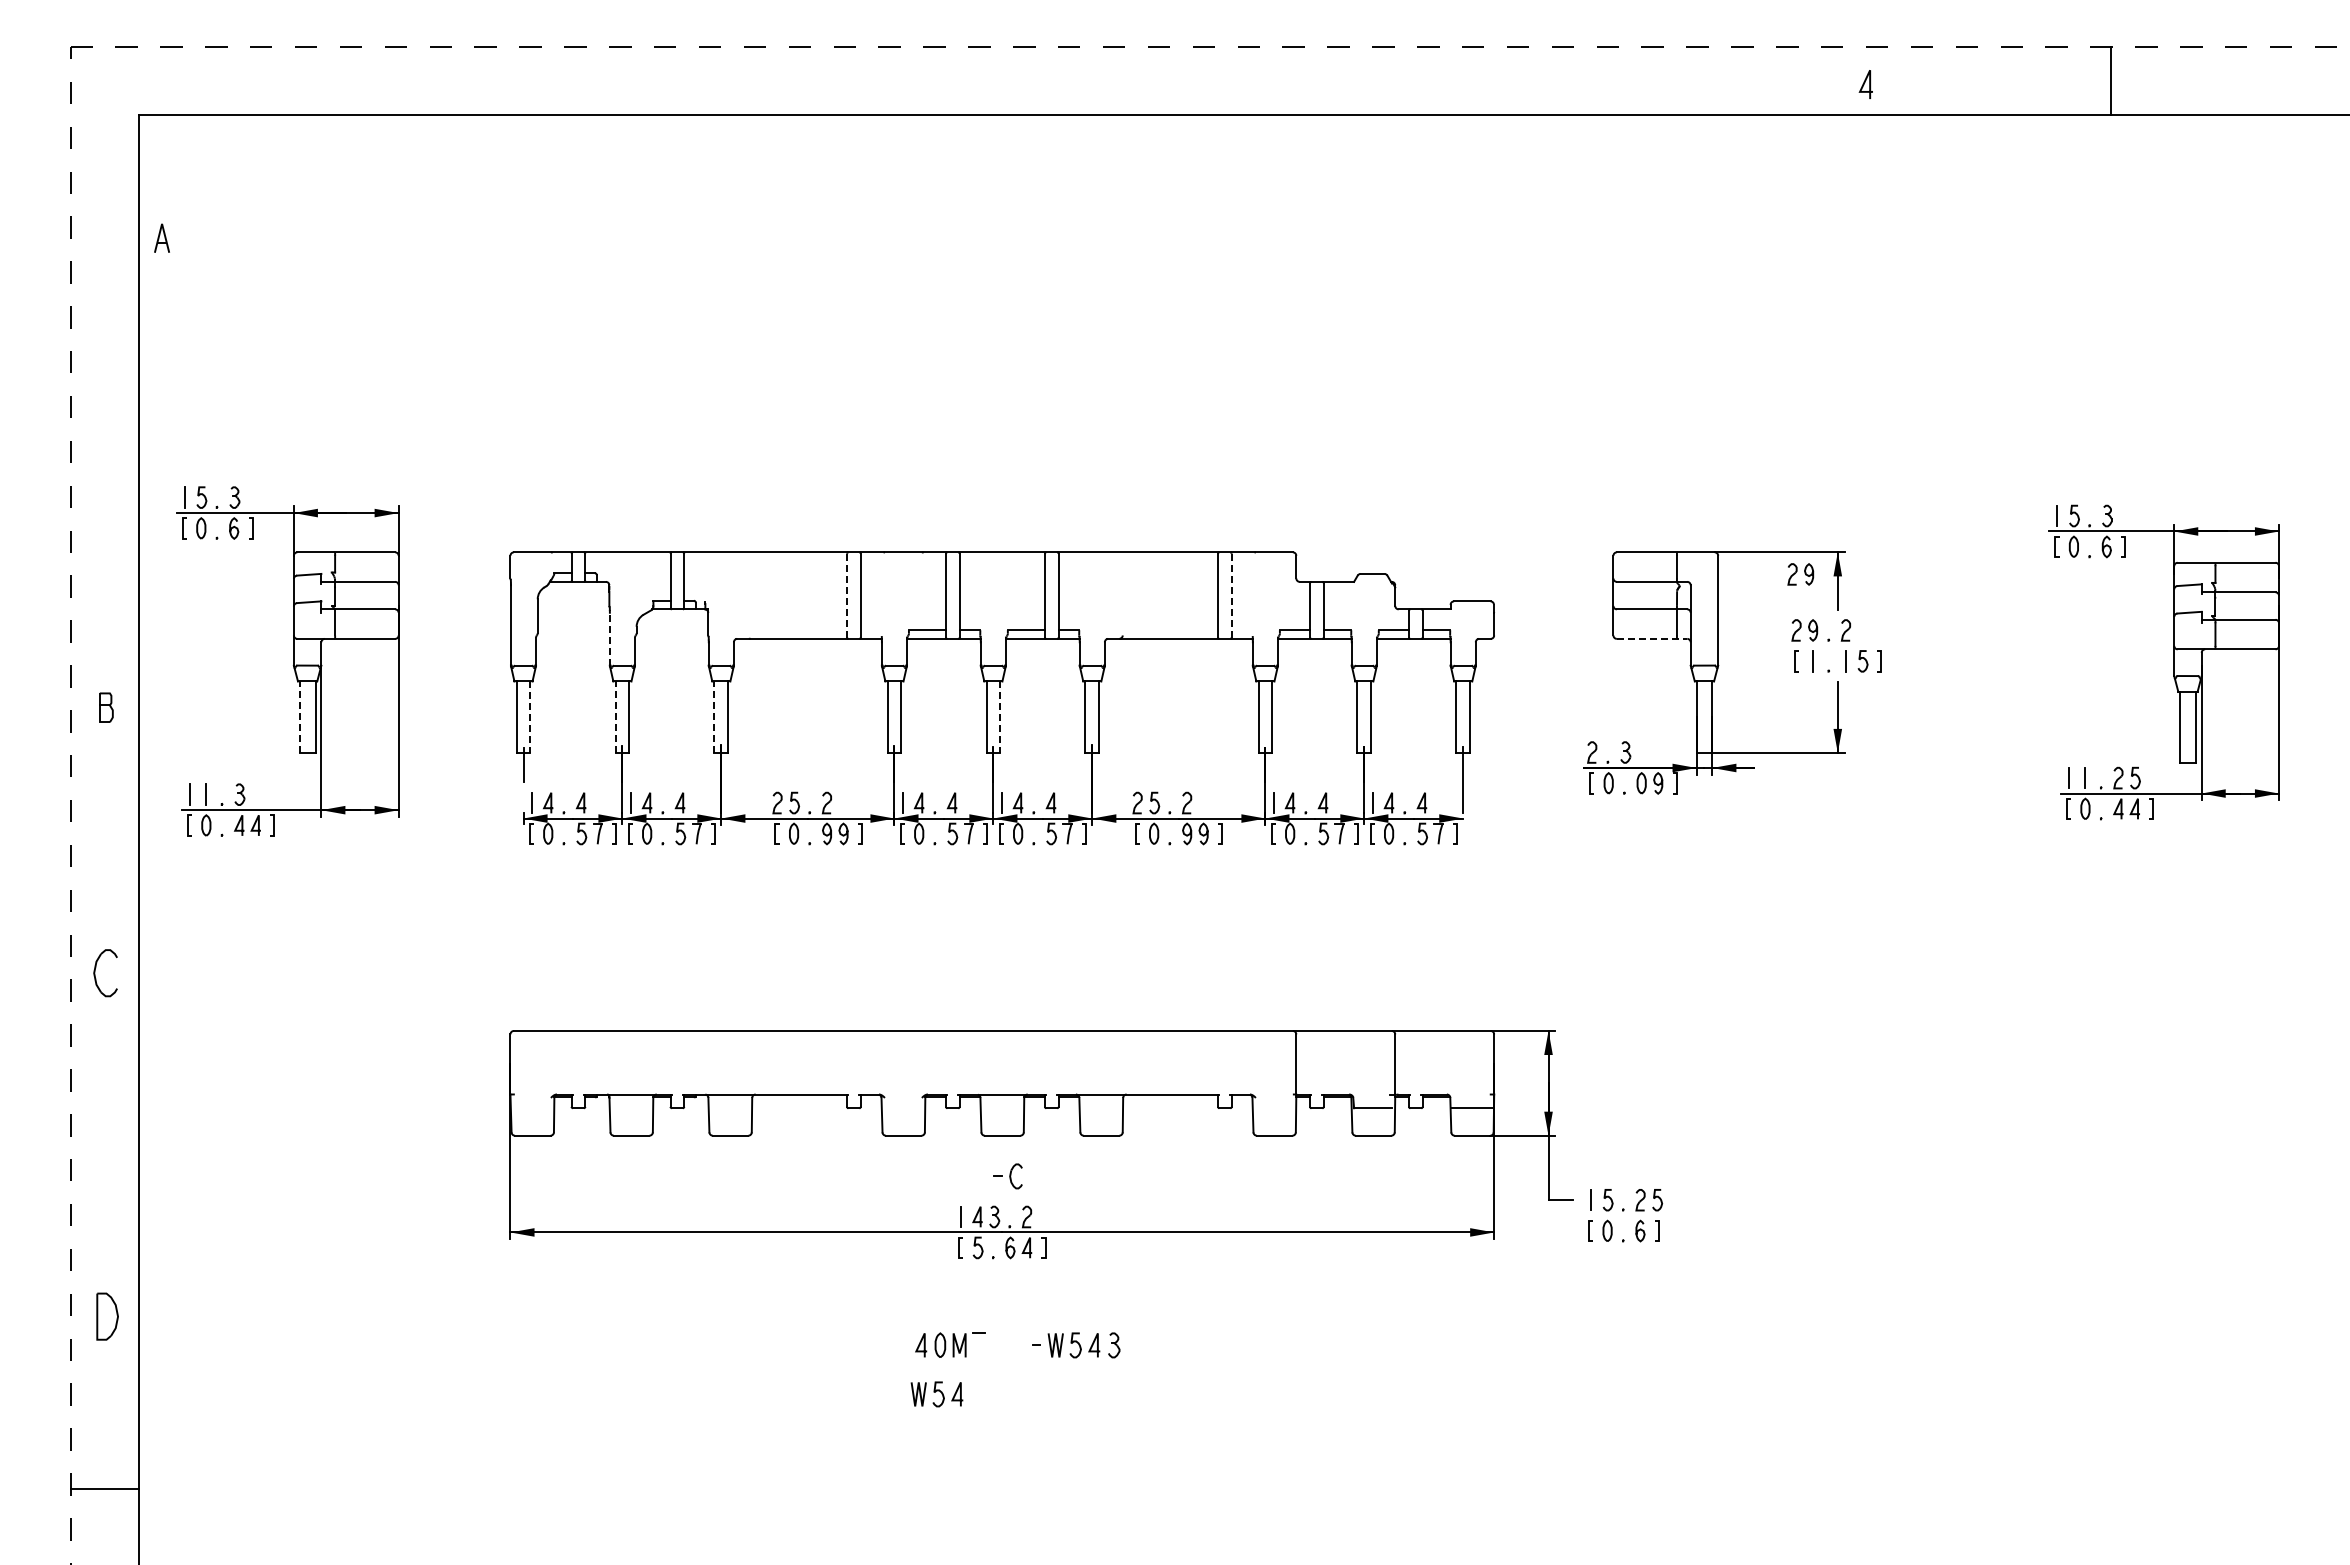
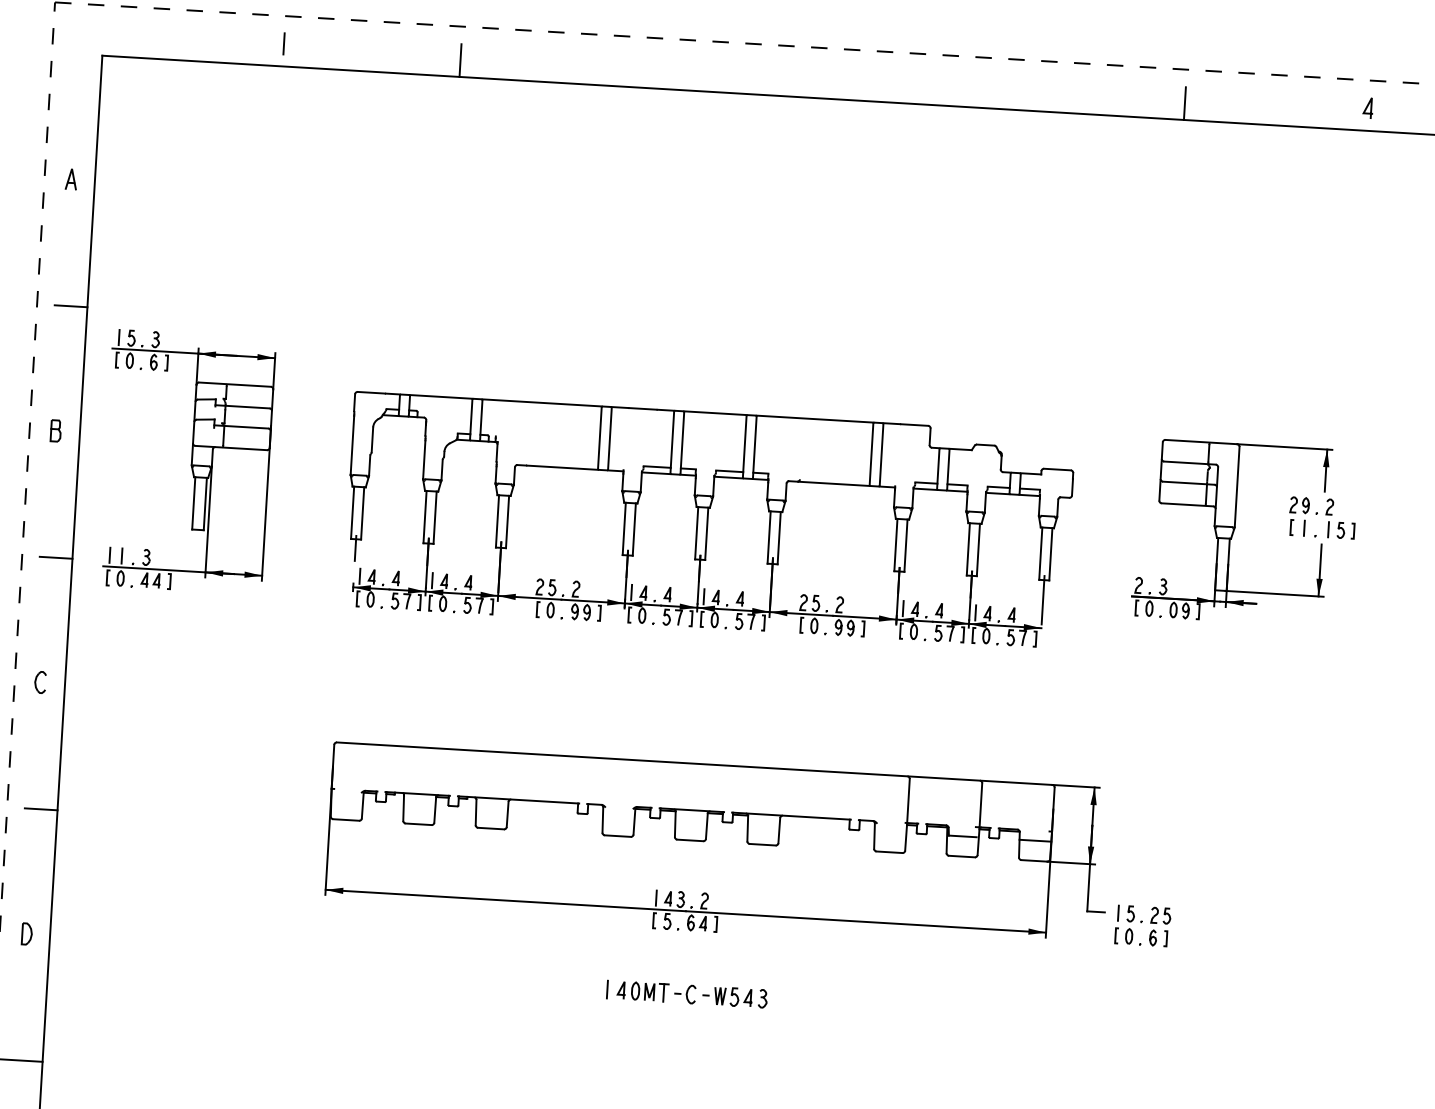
line: (385, 84) -> (284, 43), added
line: (626, 92) -> (460, 60), added
line: (1616, 92) -> (1185, 103), added
part: (161, 237) -> (71, 178), moved
line: (116, 458) -> (70, 305), added
part: (1800, 574) -> (1299, 464), removed
line: (847, 595) -> (600, 438), dashed -> solid
line: (1231, 595) -> (881, 454), dashed -> solid
line: (609, 638) -> (424, 459), dashed -> solid
line: (1652, 638) -> (1187, 504), dashed -> solid
part: (106, 707) -> (56, 430), moved
line: (299, 717) -> (193, 503), dashed -> solid
line: (530, 717) -> (362, 513), dashed -> solid
line: (615, 717) -> (424, 517), dashed -> solid
line: (714, 717) -> (497, 521), dashed -> solid
line: (1000, 717) -> (706, 534), dashed -> solid
line: (116, 802) -> (55, 557), added
part: (105, 973) -> (40, 682), size x0.62
line: (116, 1145) -> (40, 809), added
part: (1007, 1176) -> (684, 994), moved
part: (107, 1316) -> (26, 933), size x0.62
line: (901, 1345) -> (607, 989), added
line: (978, 1345) -> (663, 992), added
part: (936, 1394) -> (630, 1027), removed

